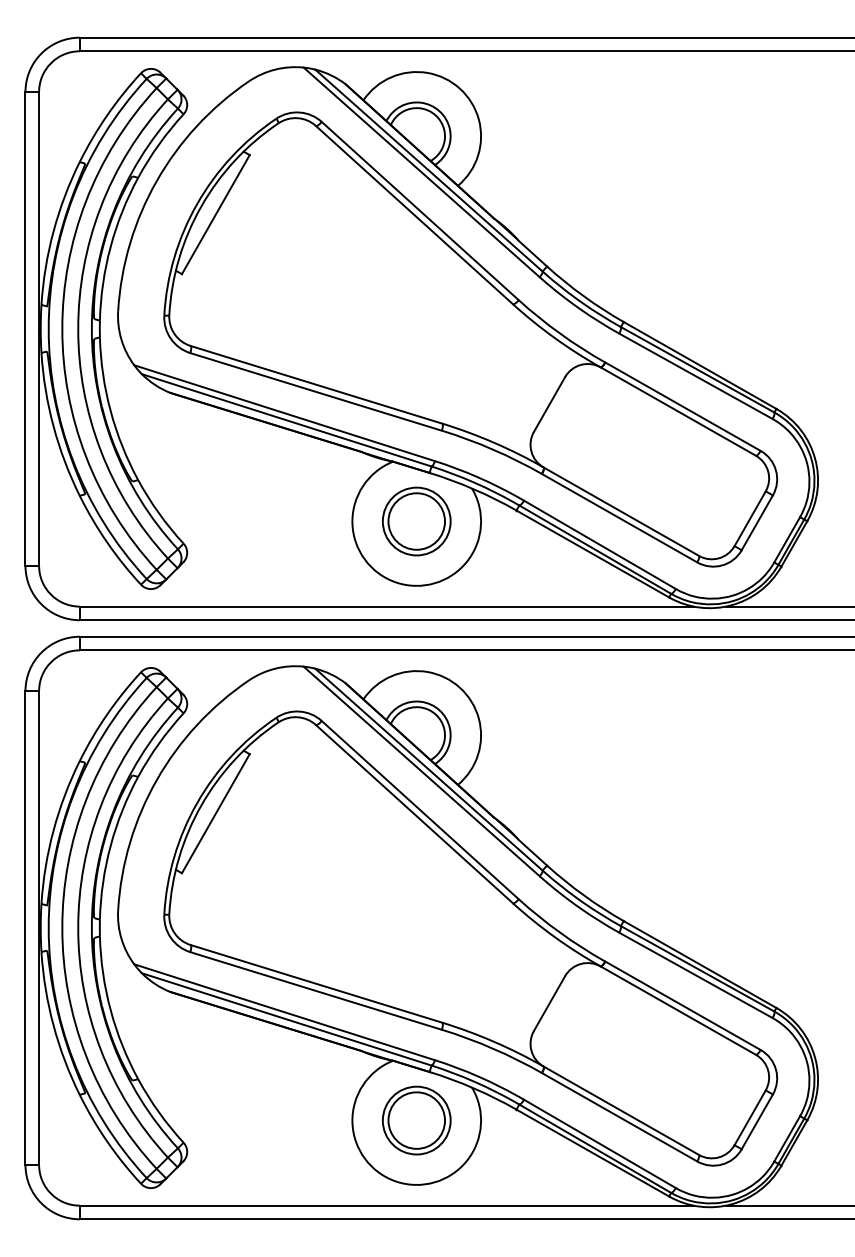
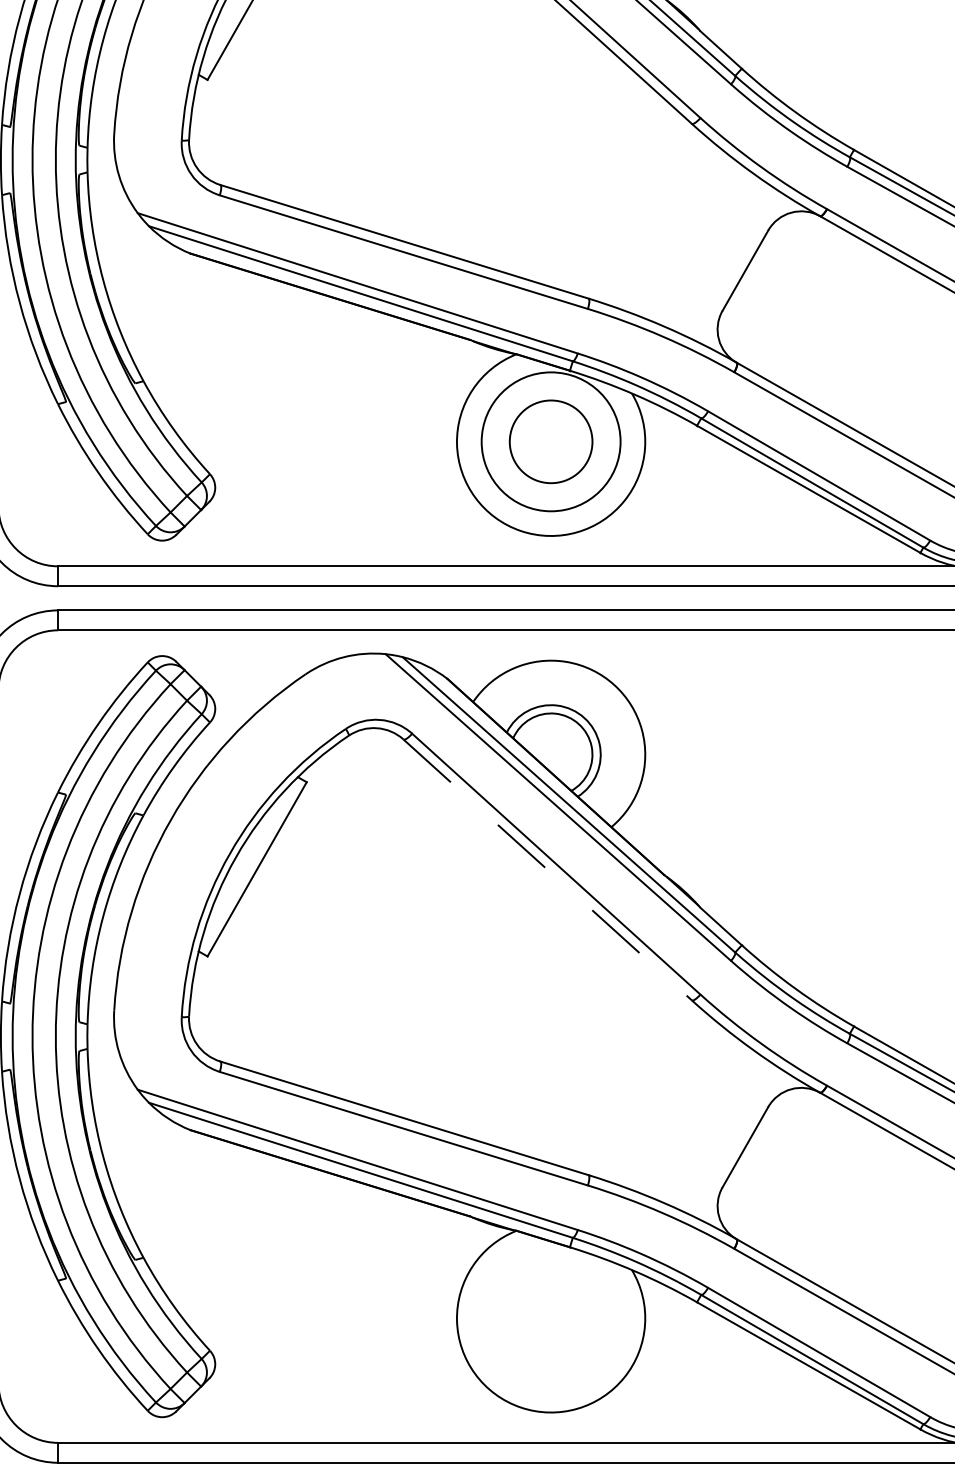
circle: (416, 521) -> (550, 441), size x1.4
line: (414, 814) -> (547, 870), solid -> dashed
part: (416, 1120) -> (550, 1318), removed

